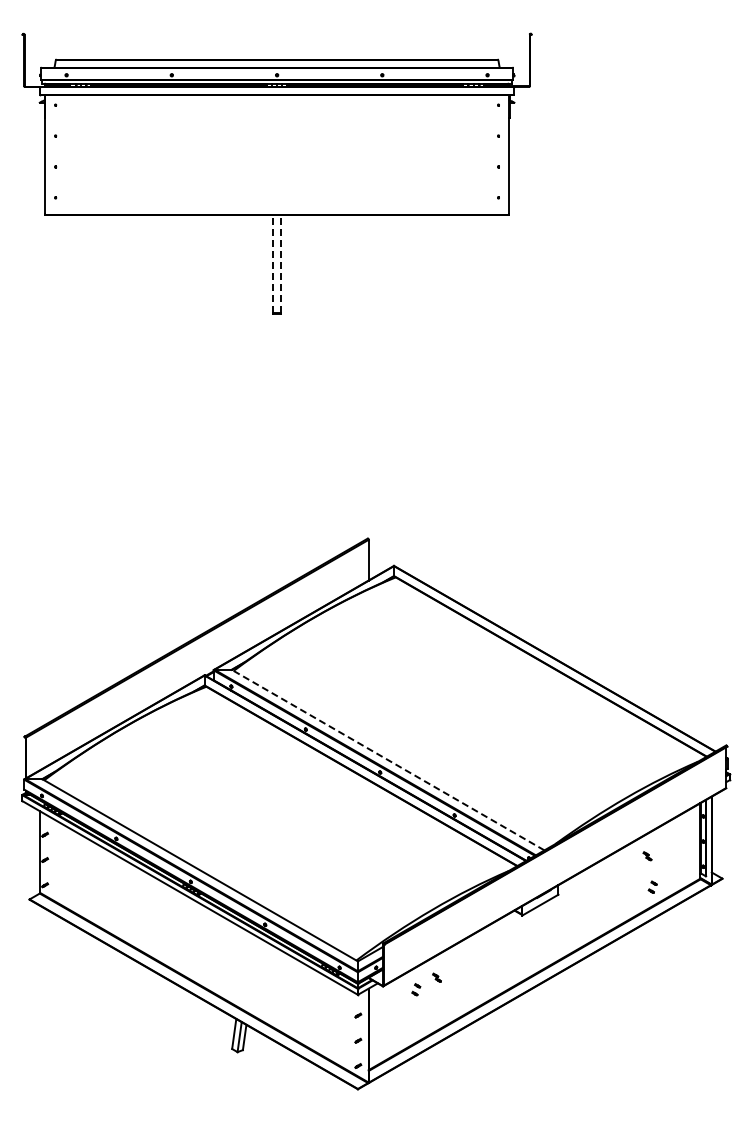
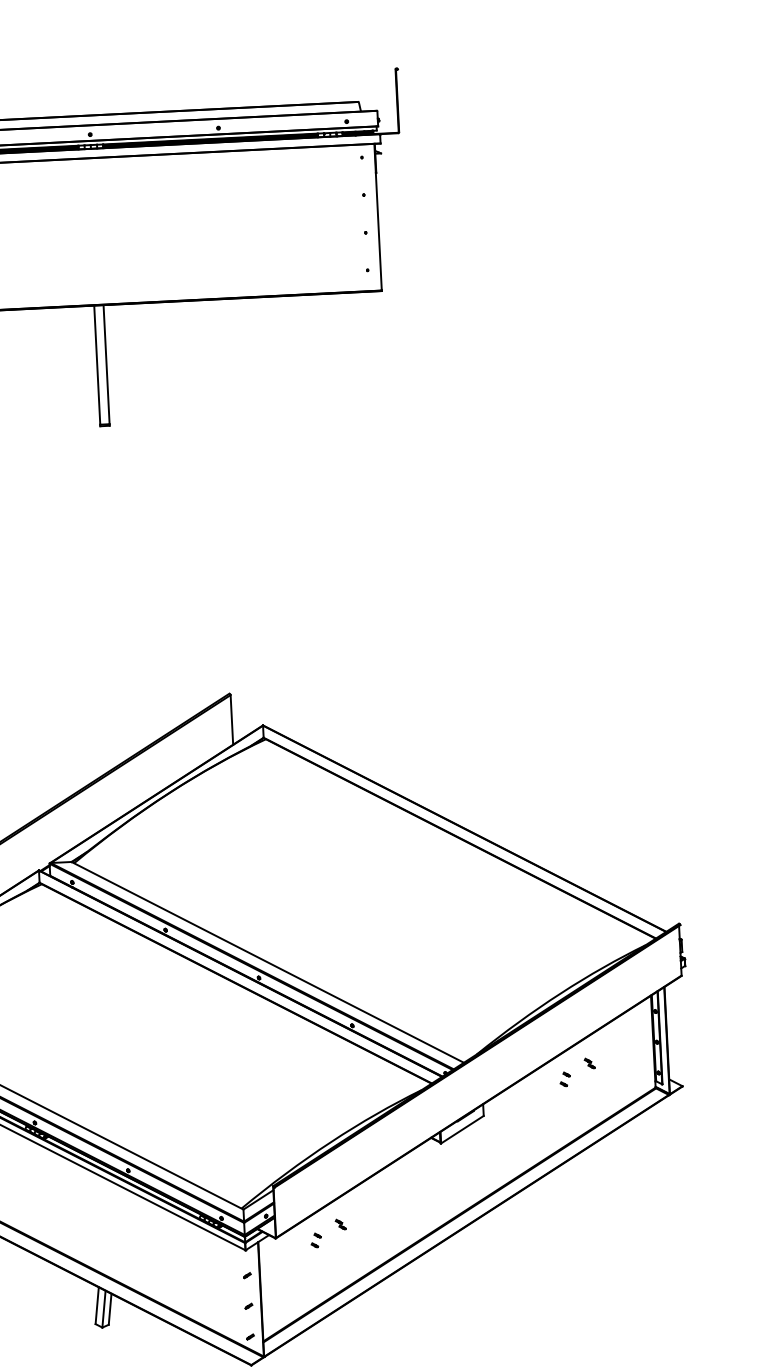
line: (273, 264) -> (97, 365), dashed -> solid
line: (280, 264) -> (106, 365), dashed -> solid
line: (388, 760) -> (268, 962), dashed -> solid
part: (652, 886) -> (564, 1078), moved

